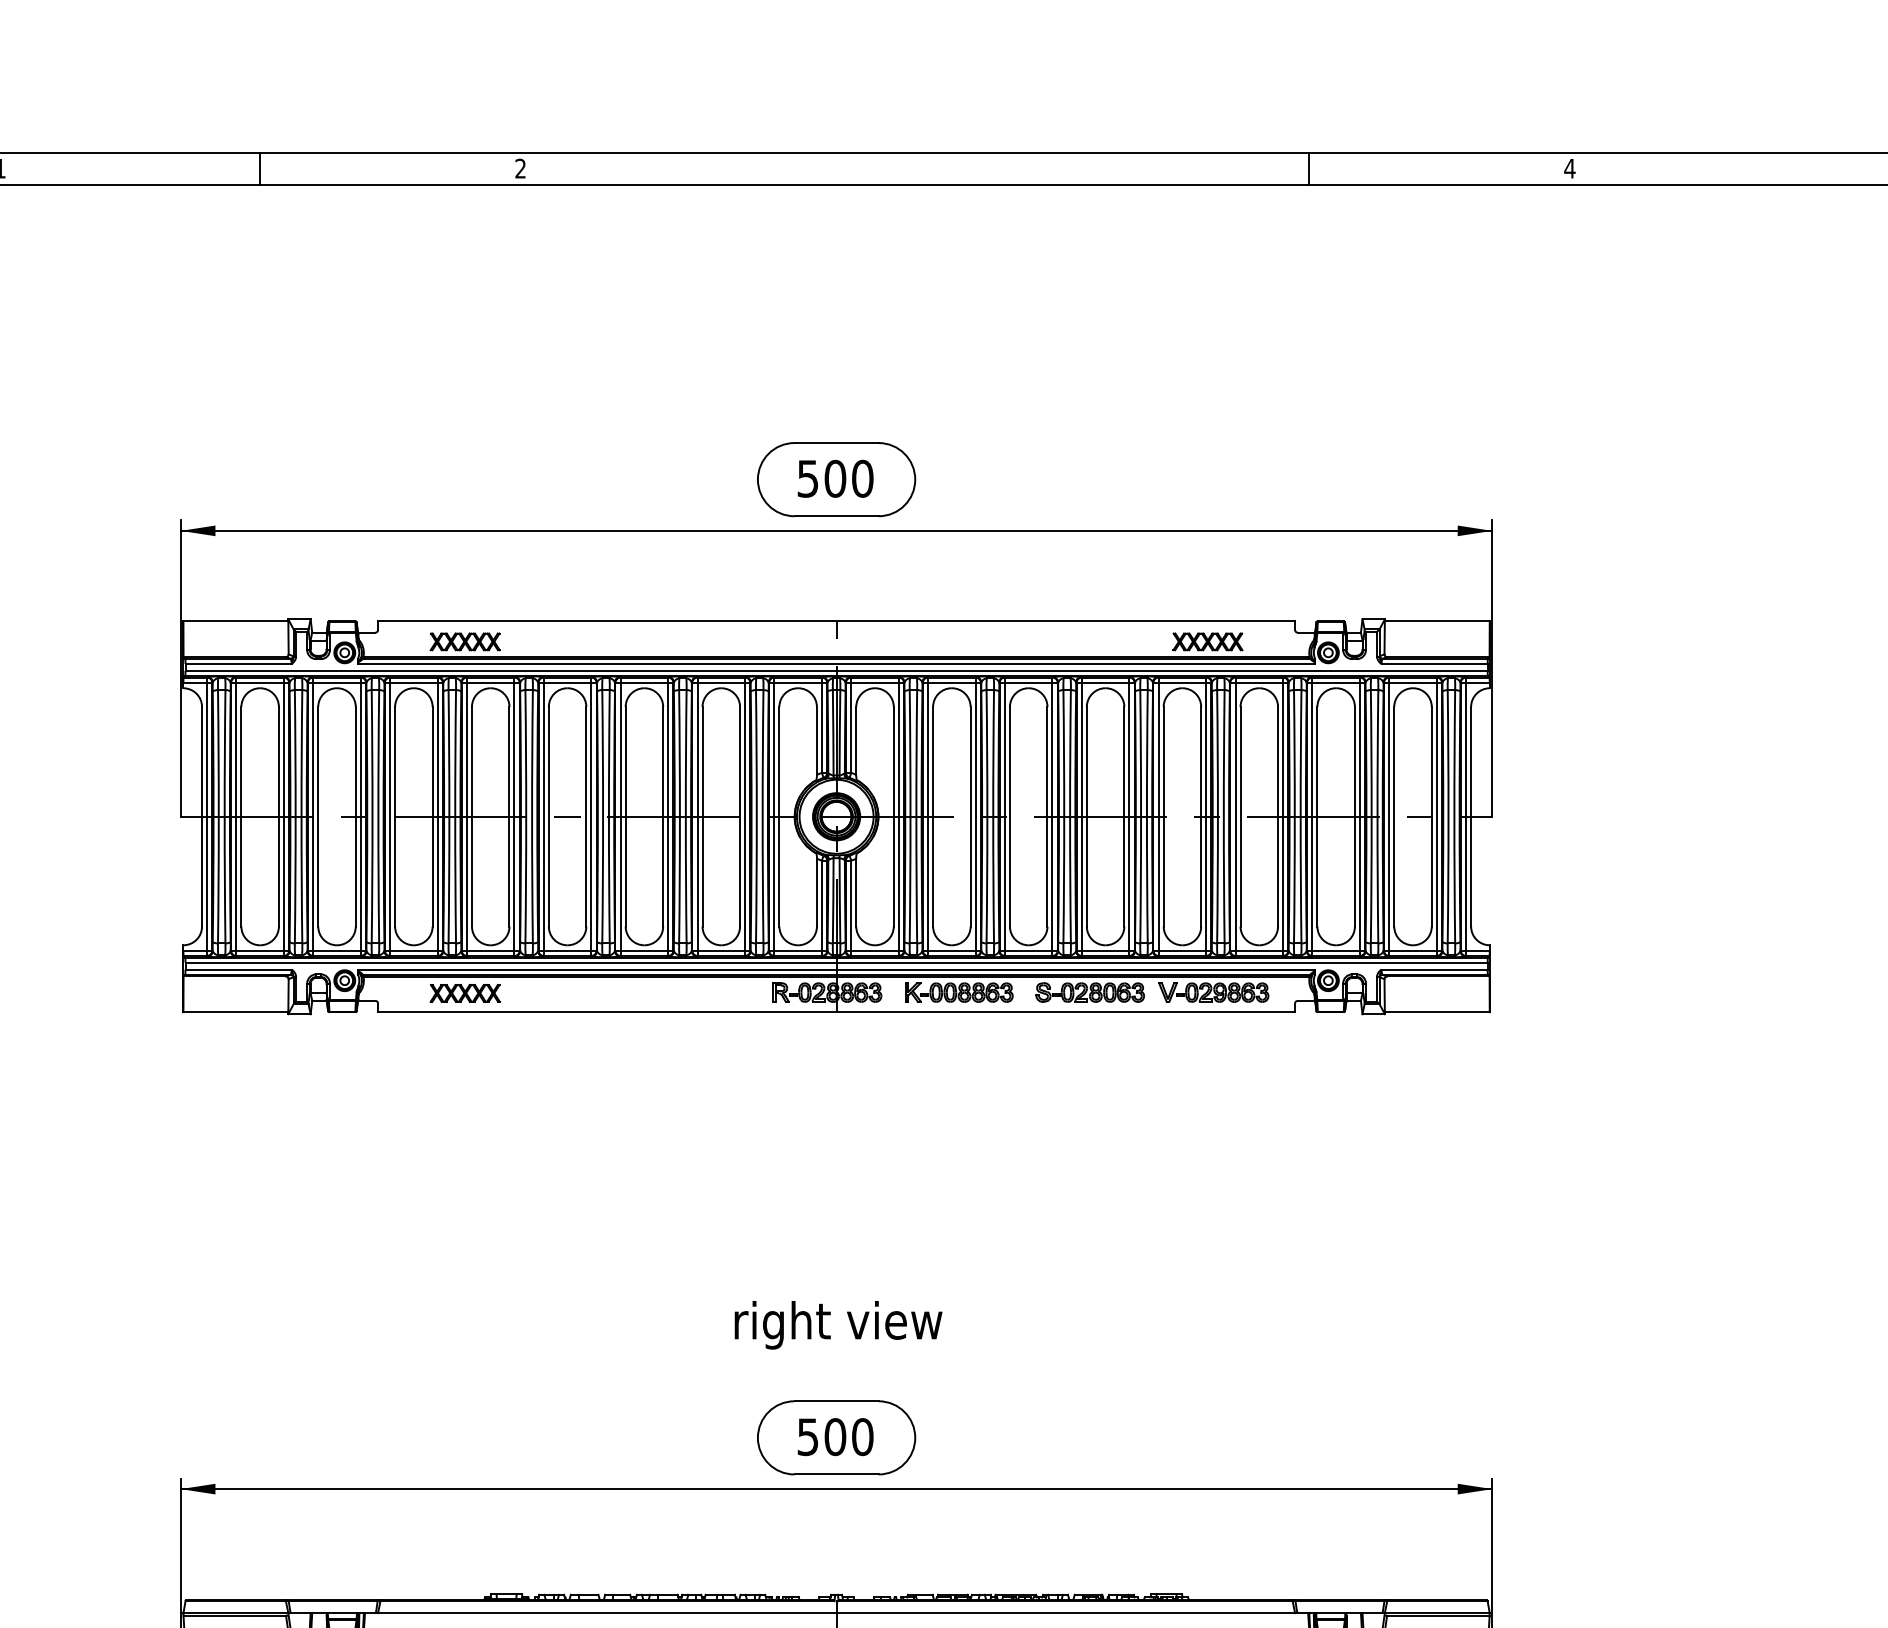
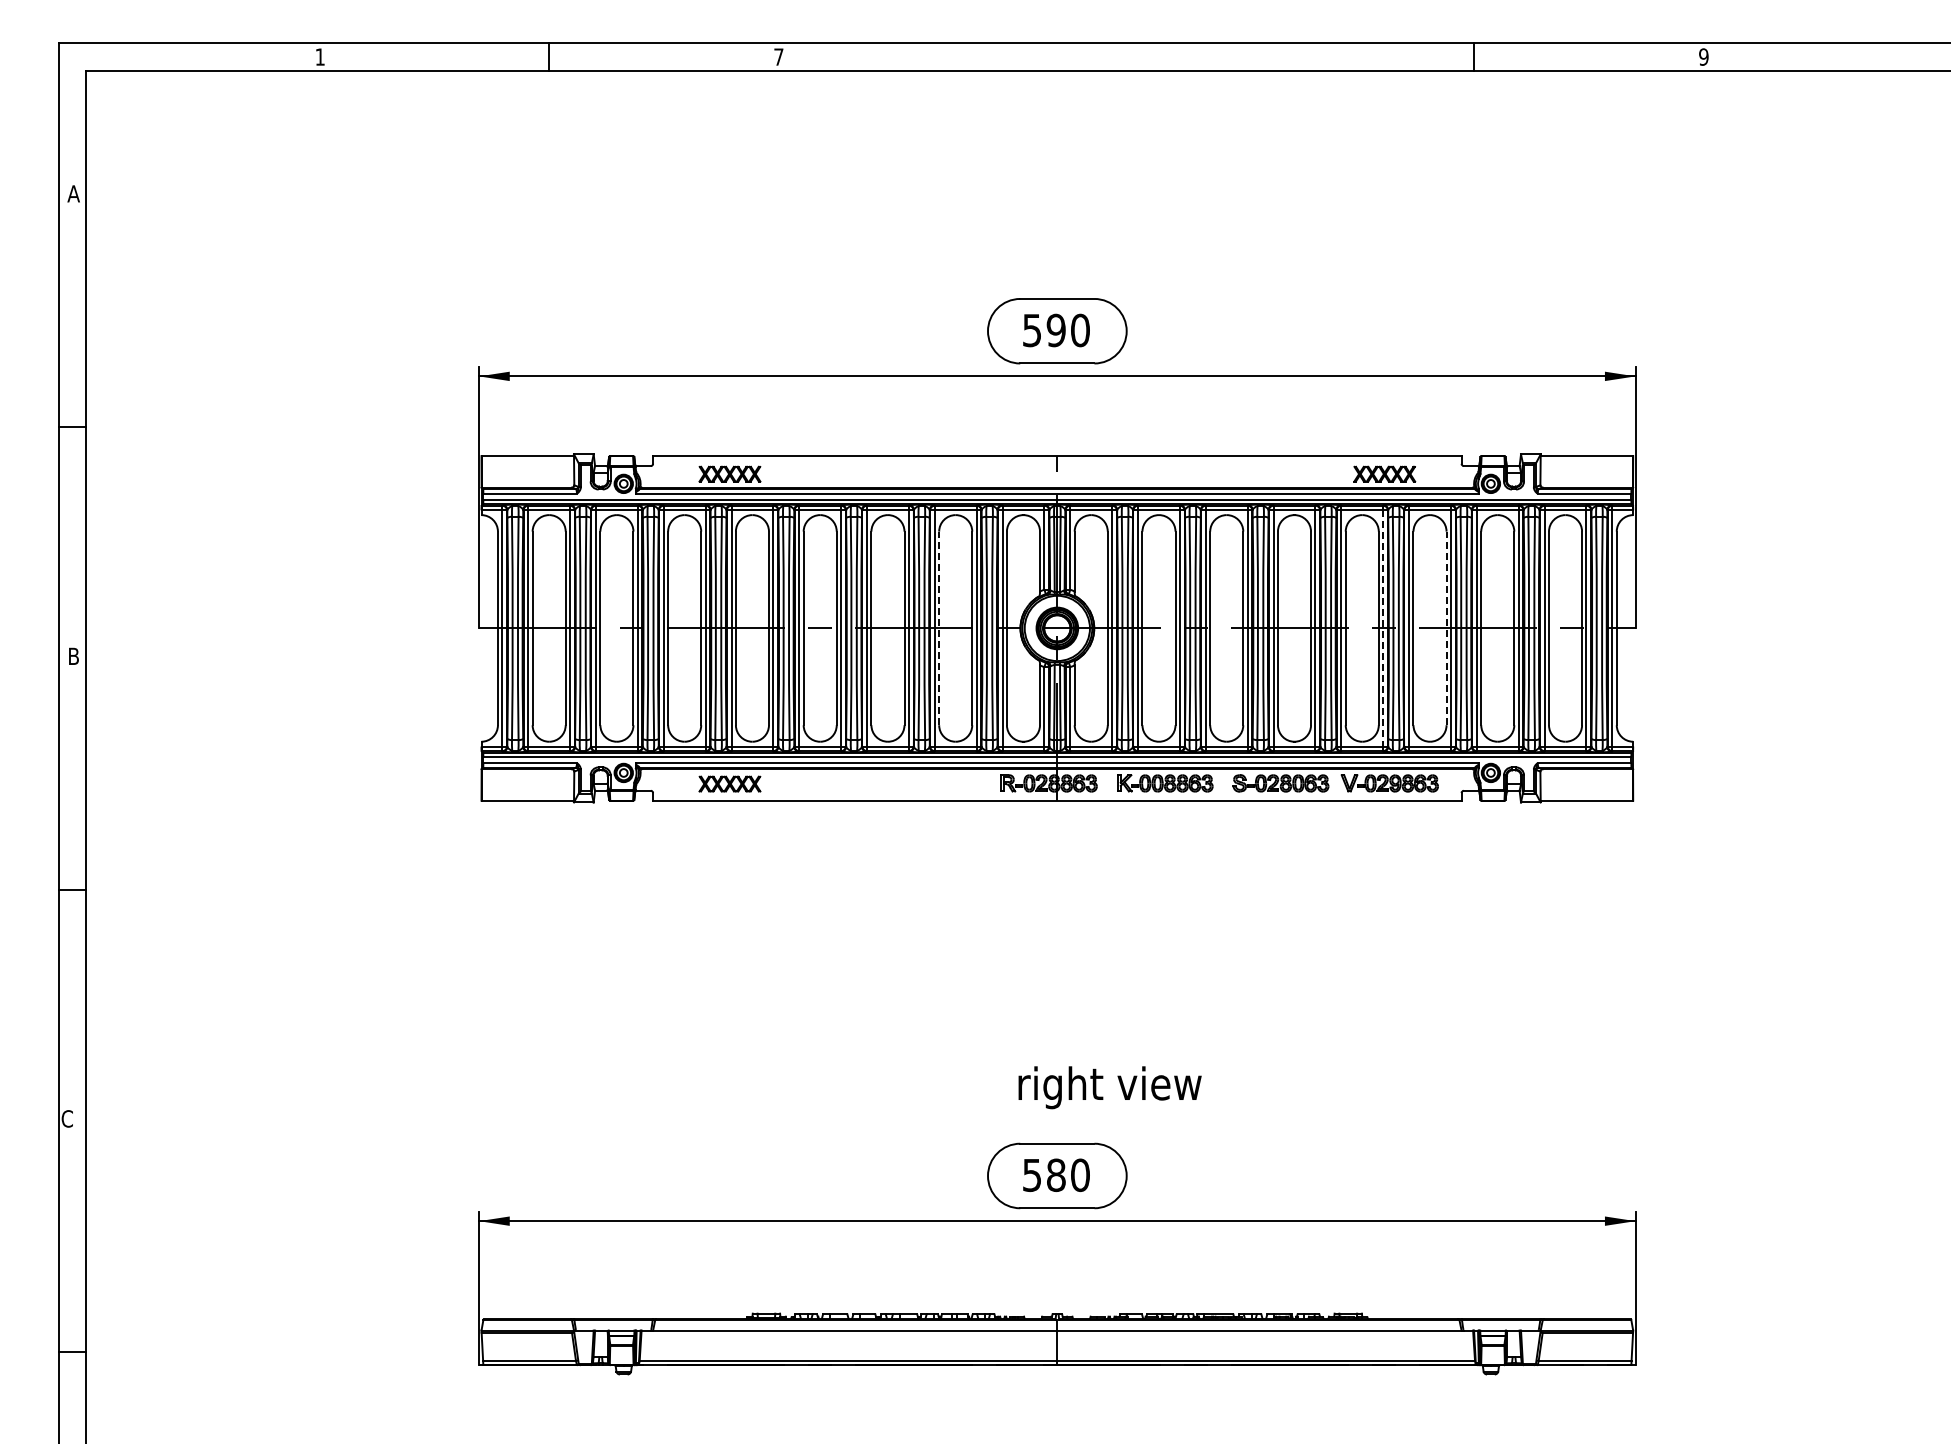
text: (520, 168) -> (778, 56), 2 -> 7
text: (1569, 168) -> (1703, 56), 4 -> 9
text: (834, 478) -> (1055, 330), 500 -> 590
line: (702, 816) -> (939, 628), solid -> dashed
line: (1206, 816) -> (1383, 628), solid -> dashed
line: (1277, 816) -> (1446, 628), solid -> dashed
text: (837, 1325) -> (1109, 1087), moved
text: (834, 1436) -> (1055, 1174), 500 -> 580

